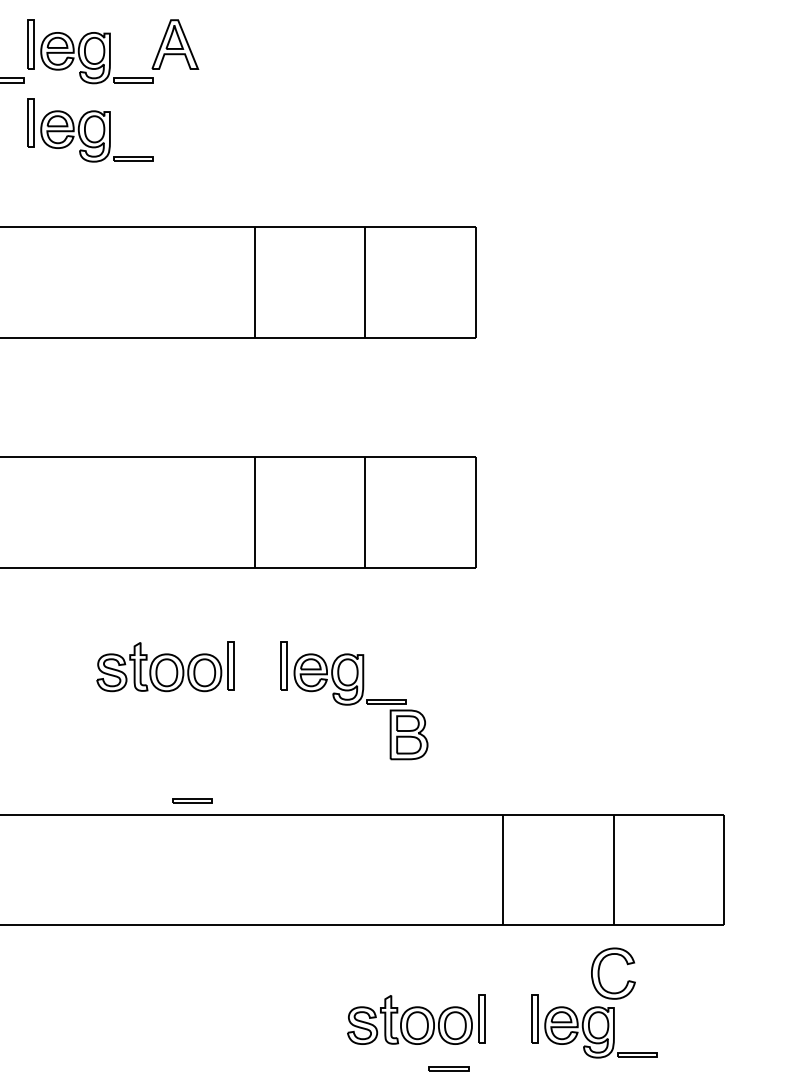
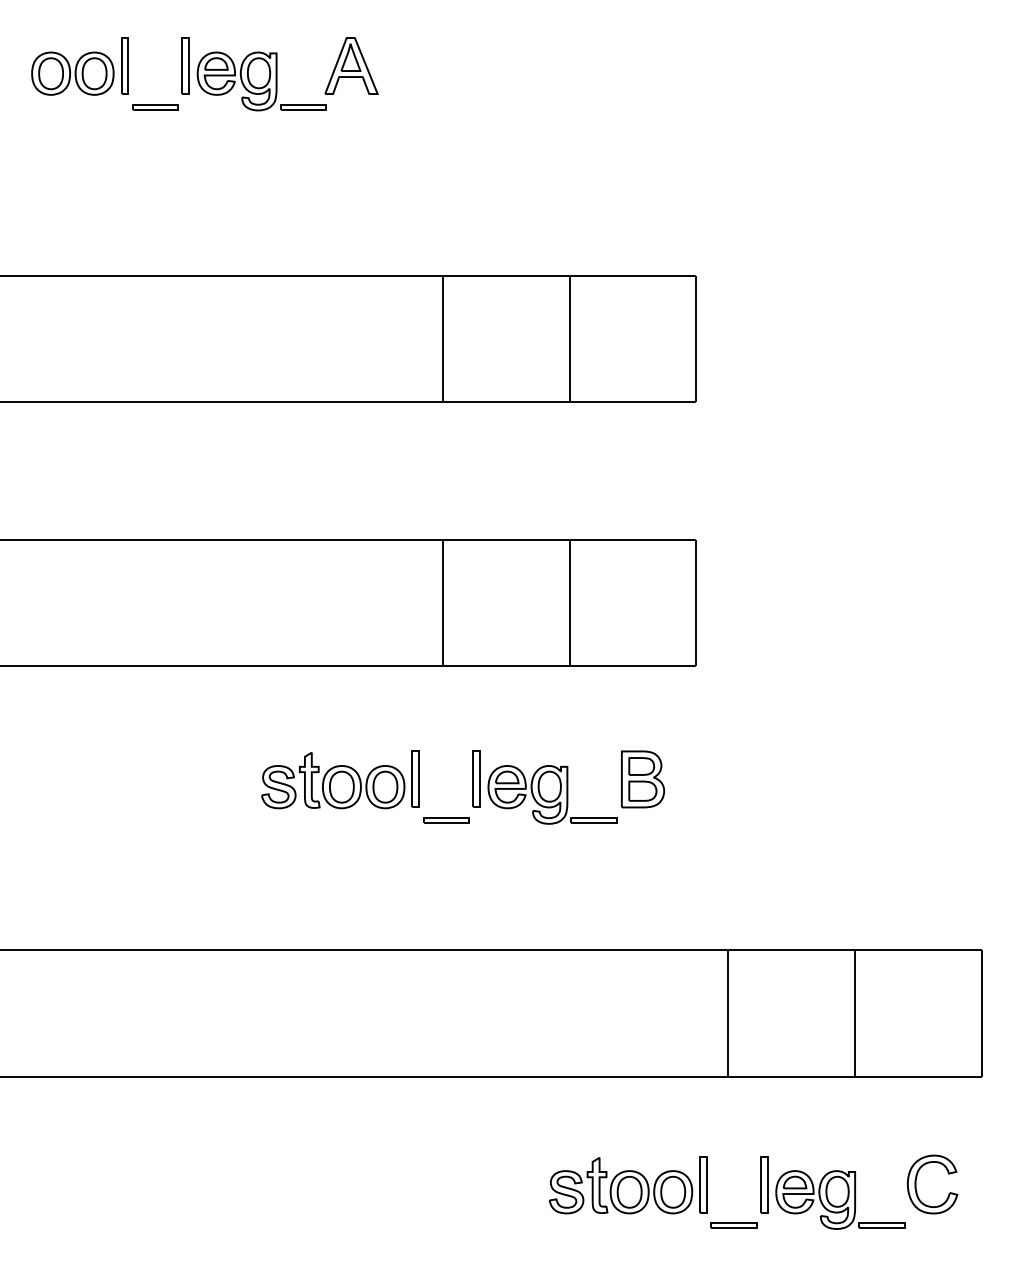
part: (89, 130) -> (253, 164), removed
part: (409, 734) -> (643, 779), moved
part: (192, 801) -> (446, 820), moved
part: (599, 973) -> (916, 1184), moved
part: (448, 1068) -> (733, 1225), moved

